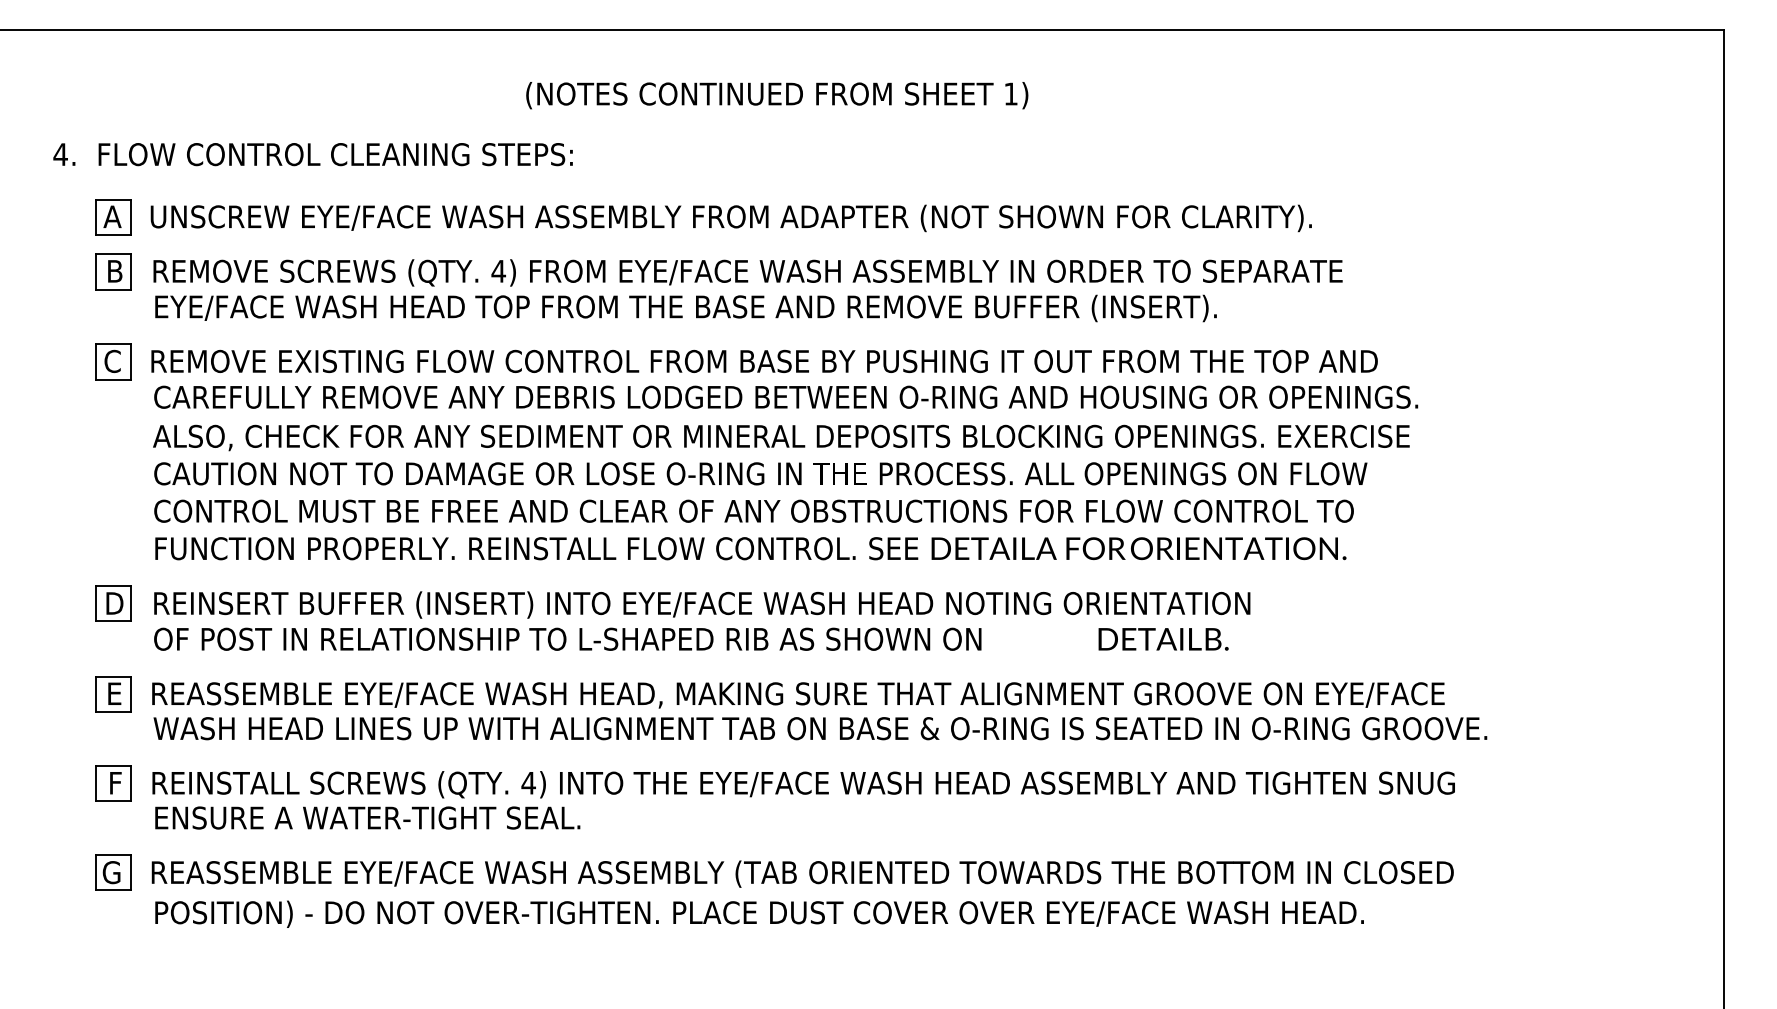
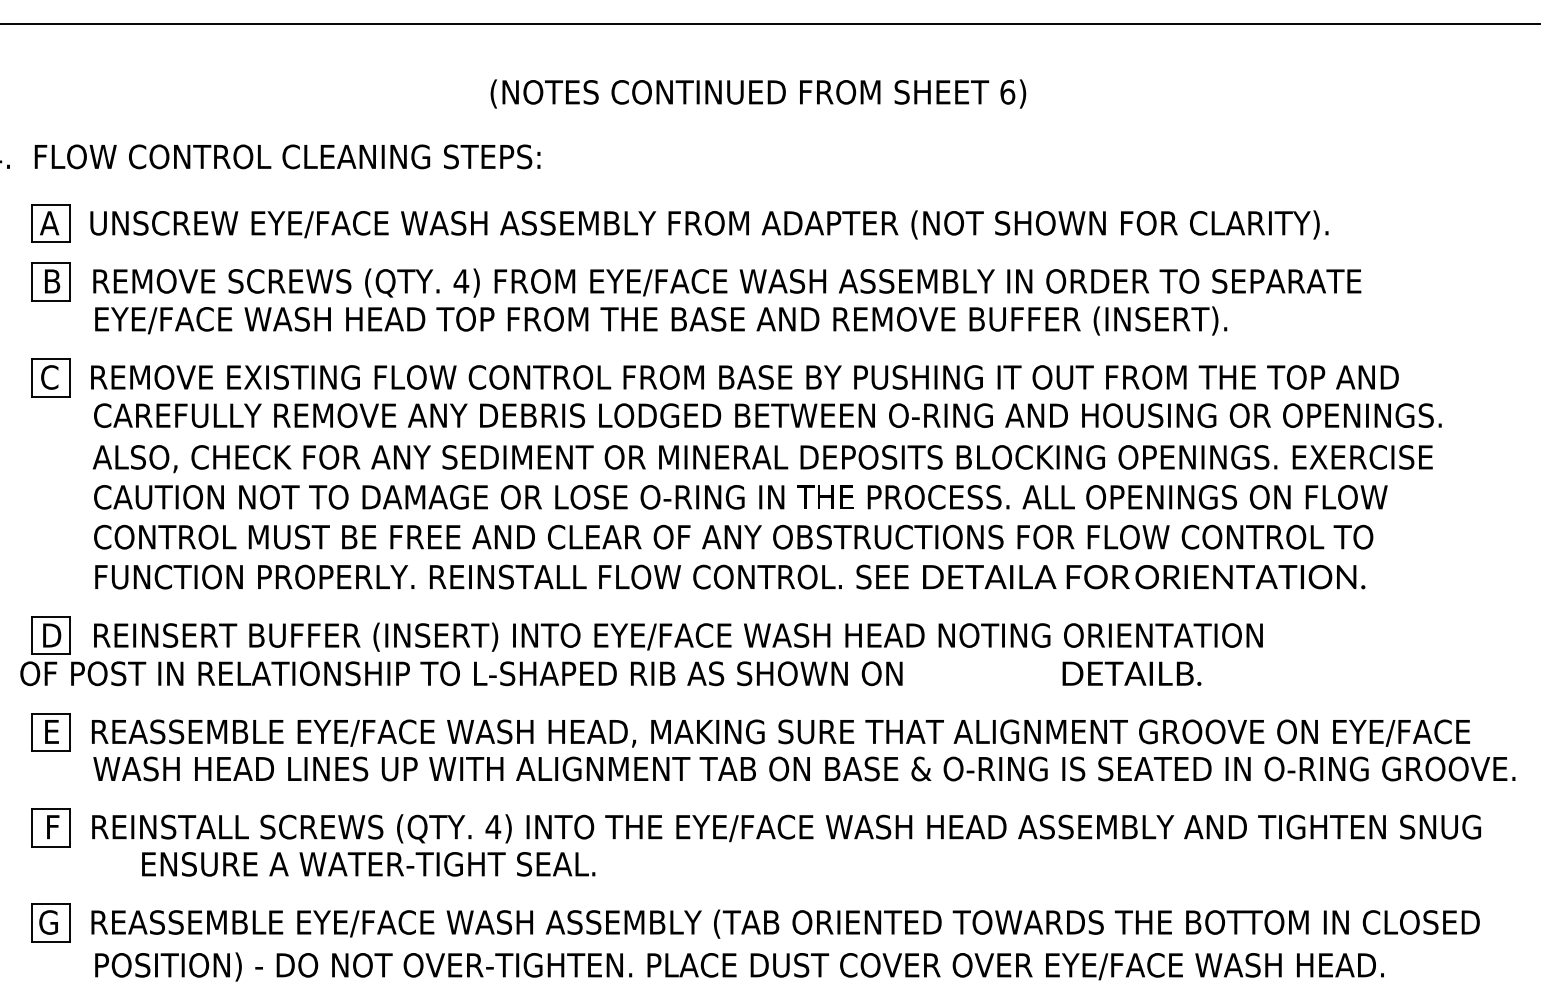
text: (1011, 93) -> (1008, 91), 1) -> 6)
text: (567, 638) -> (461, 672), moved
text: (1163, 639) -> (1131, 673), moved
text: (367, 817) -> (368, 863), moved

